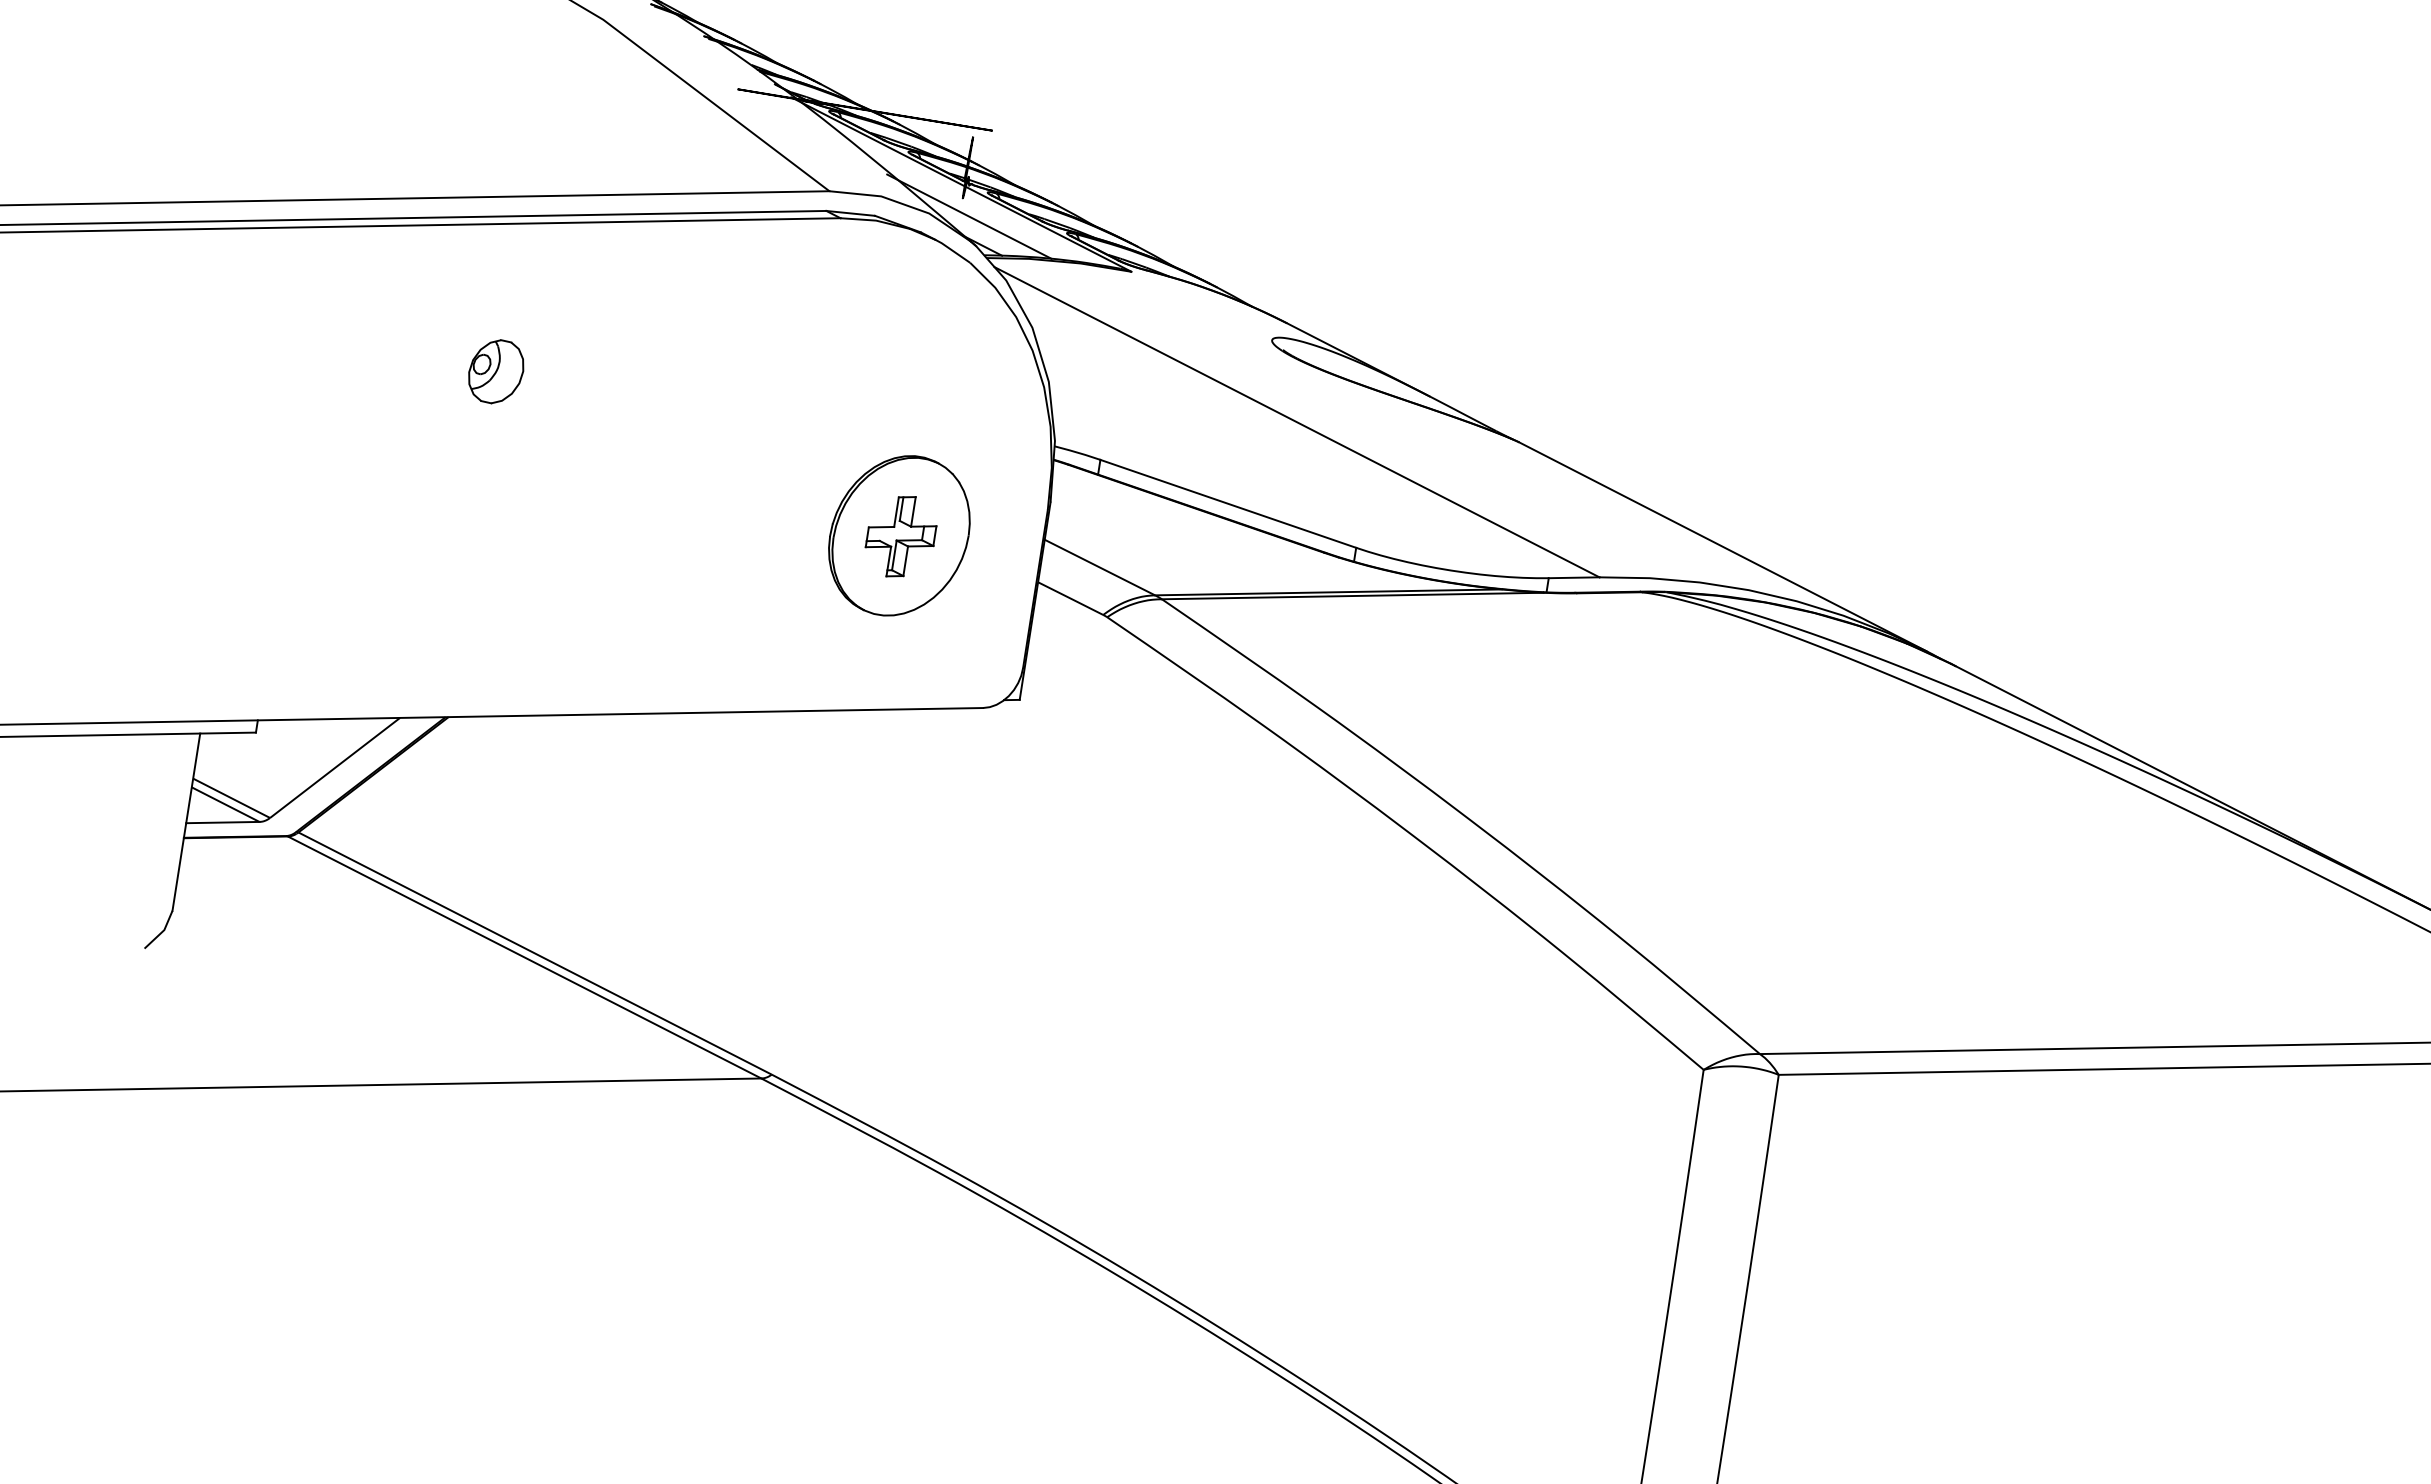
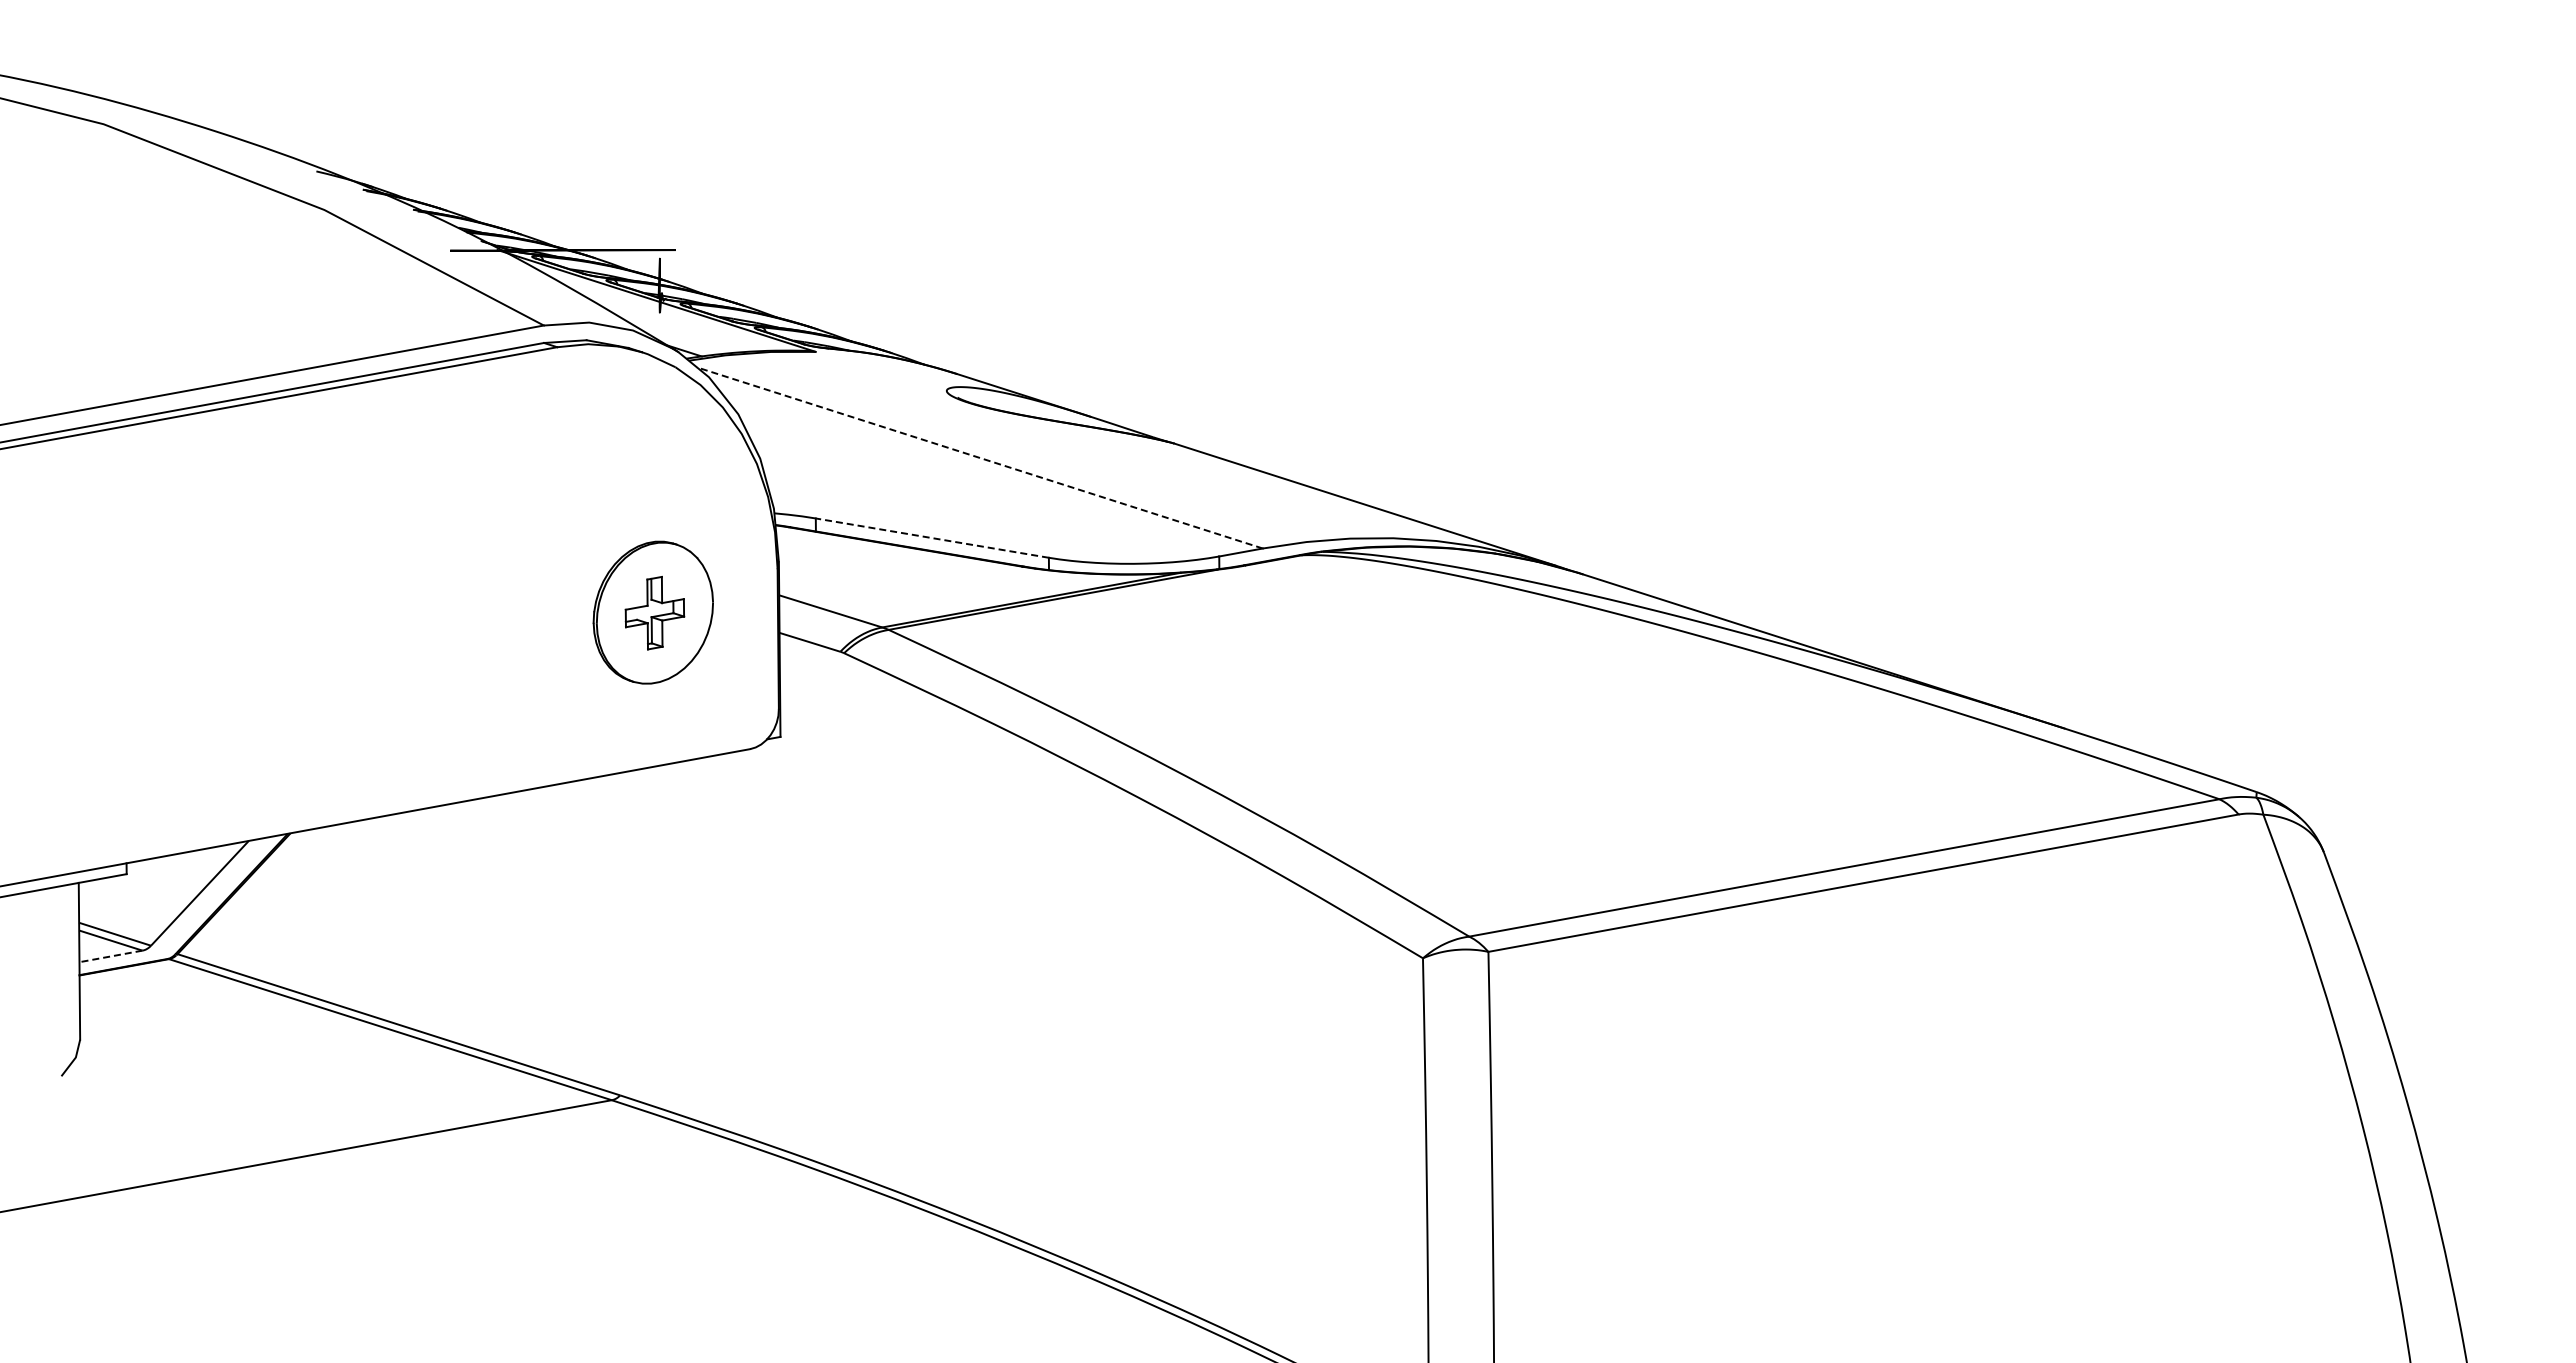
line: (969, 216) -> (668, 327), removed
part: (496, 371) -> (282, 528), removed
line: (1296, 421) -> (979, 457), solid -> dashed
line: (1227, 504) -> (931, 538), solid -> dashed
line: (222, 822) -> (110, 956), solid -> dashed

